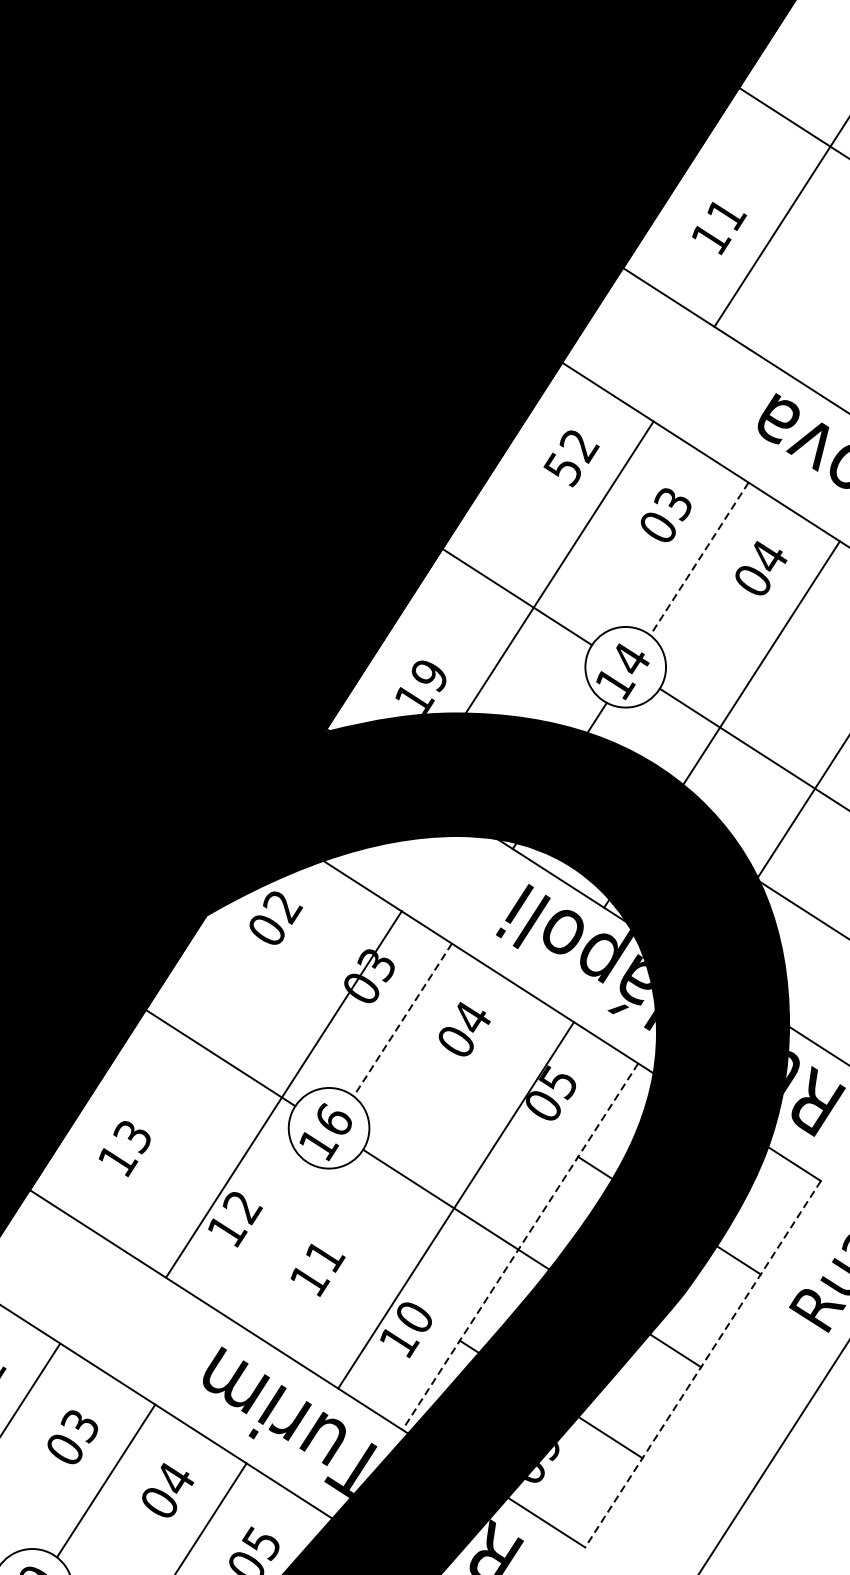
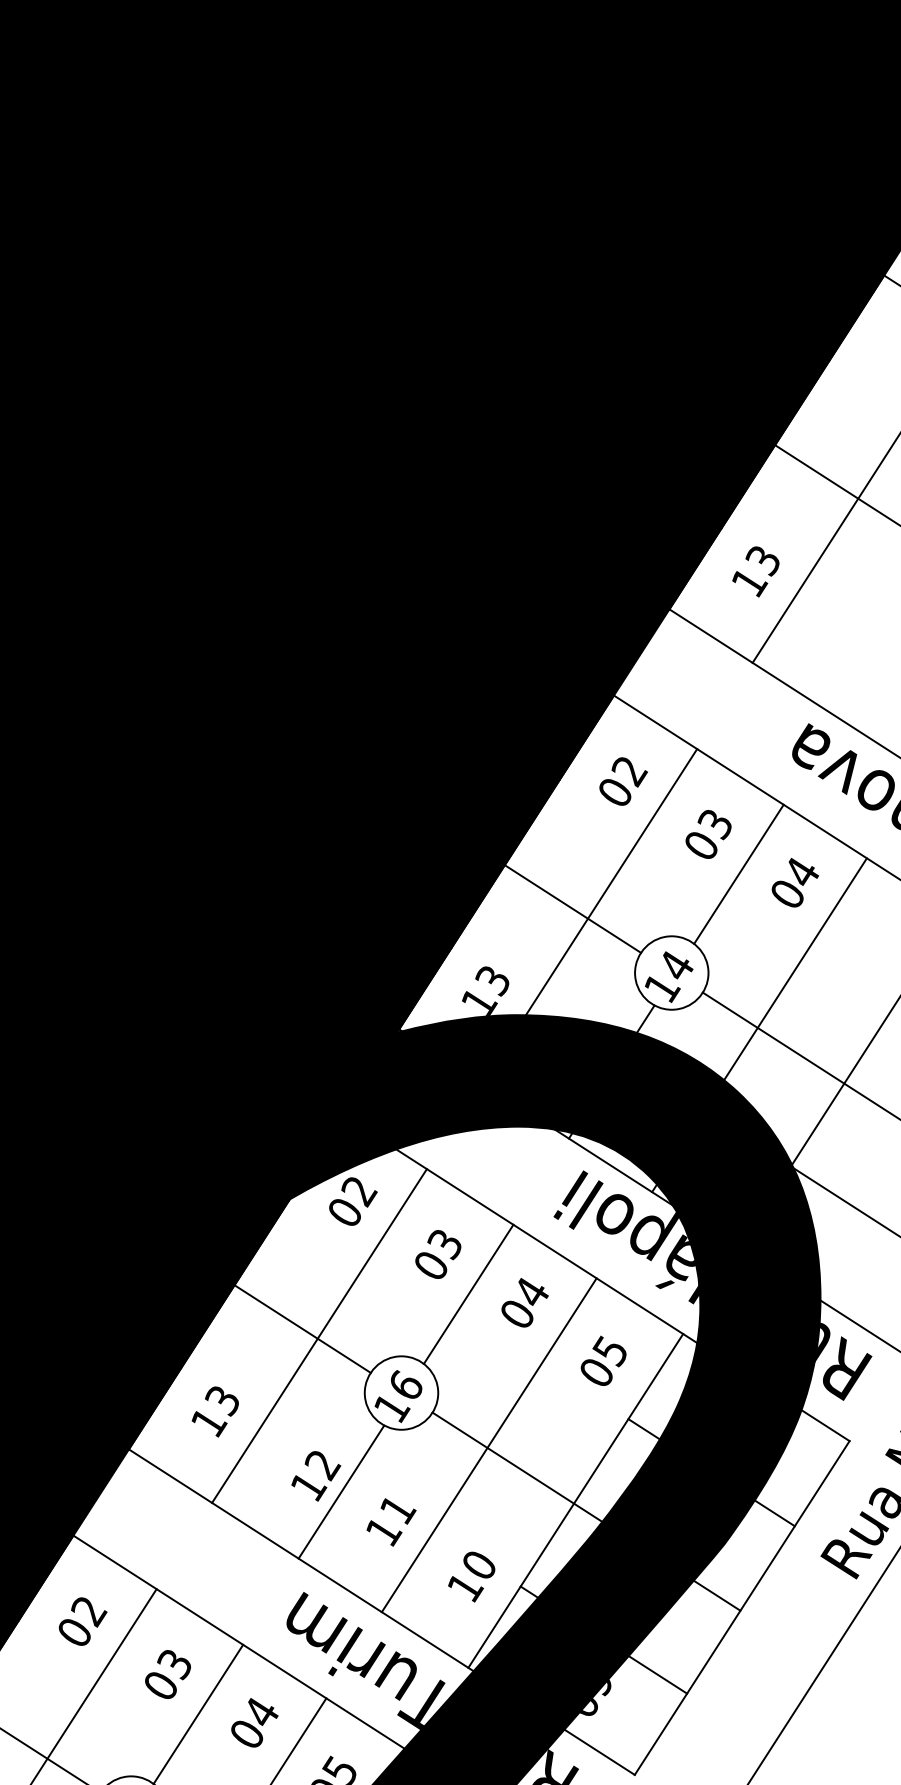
text: (726, 215) -> (763, 561), 11 -> 13
text: (561, 470) -> (613, 793), 52 -> 02
line: (698, 559) -> (738, 874), dashed -> solid
text: (428, 676) -> (492, 981), 19 -> 13
line: (402, 1020) -> (468, 1294), dashed -> solid
line: (284, 1093) -> (319, 1335), moved
line: (455, 1205) -> (488, 1445), moved
line: (263, 1236) -> (341, 1491), added
line: (520, 1247) -> (575, 1501), dashed -> solid
line: (702, 1364) -> (741, 1608), dashed -> solid

